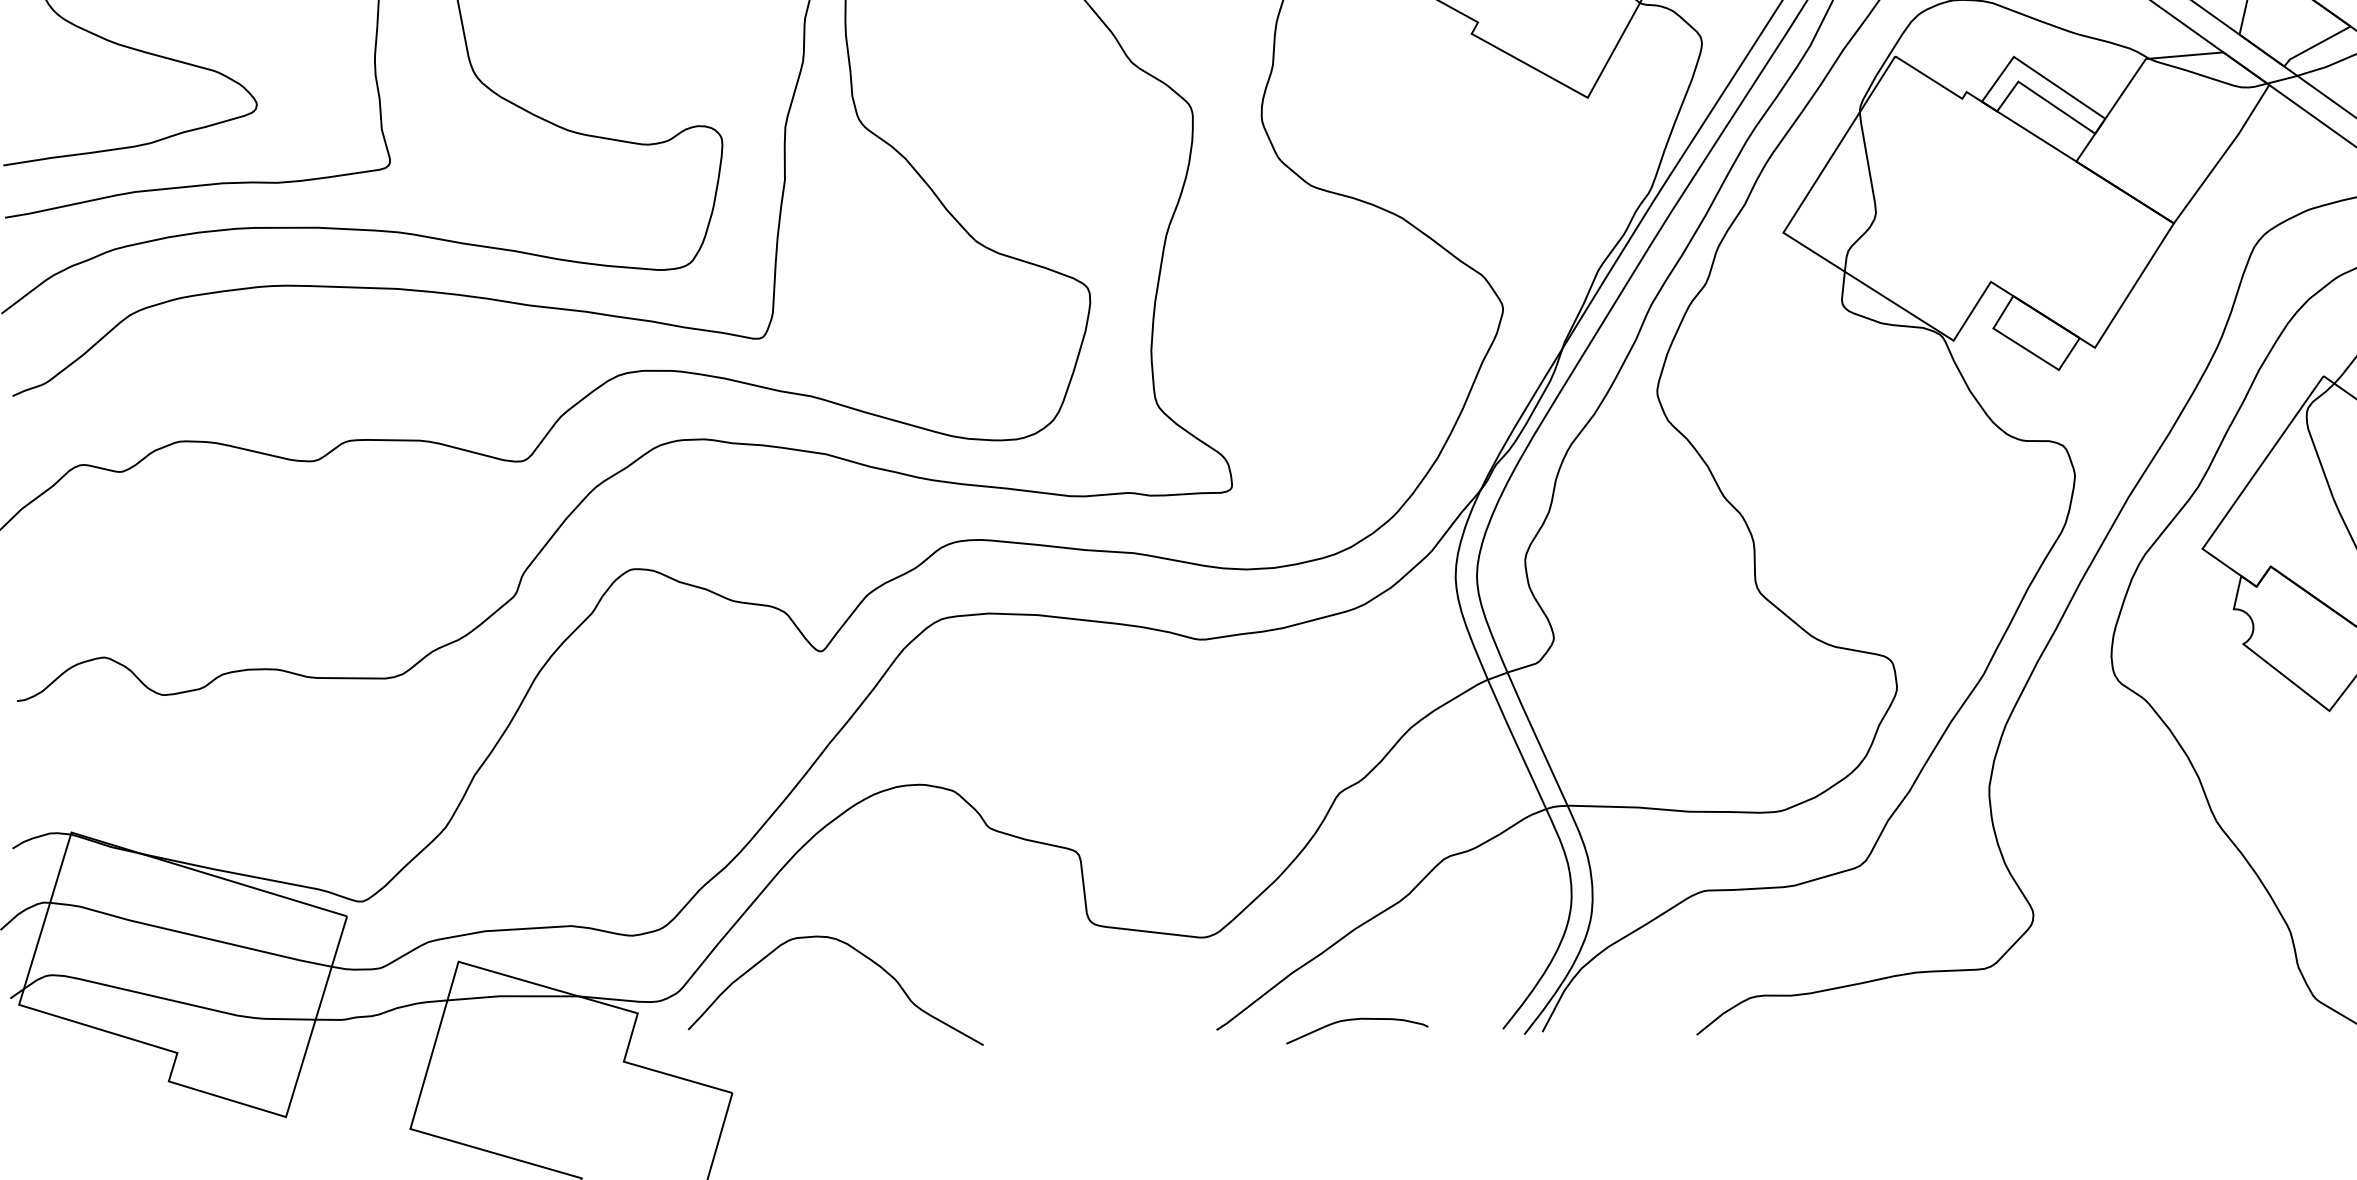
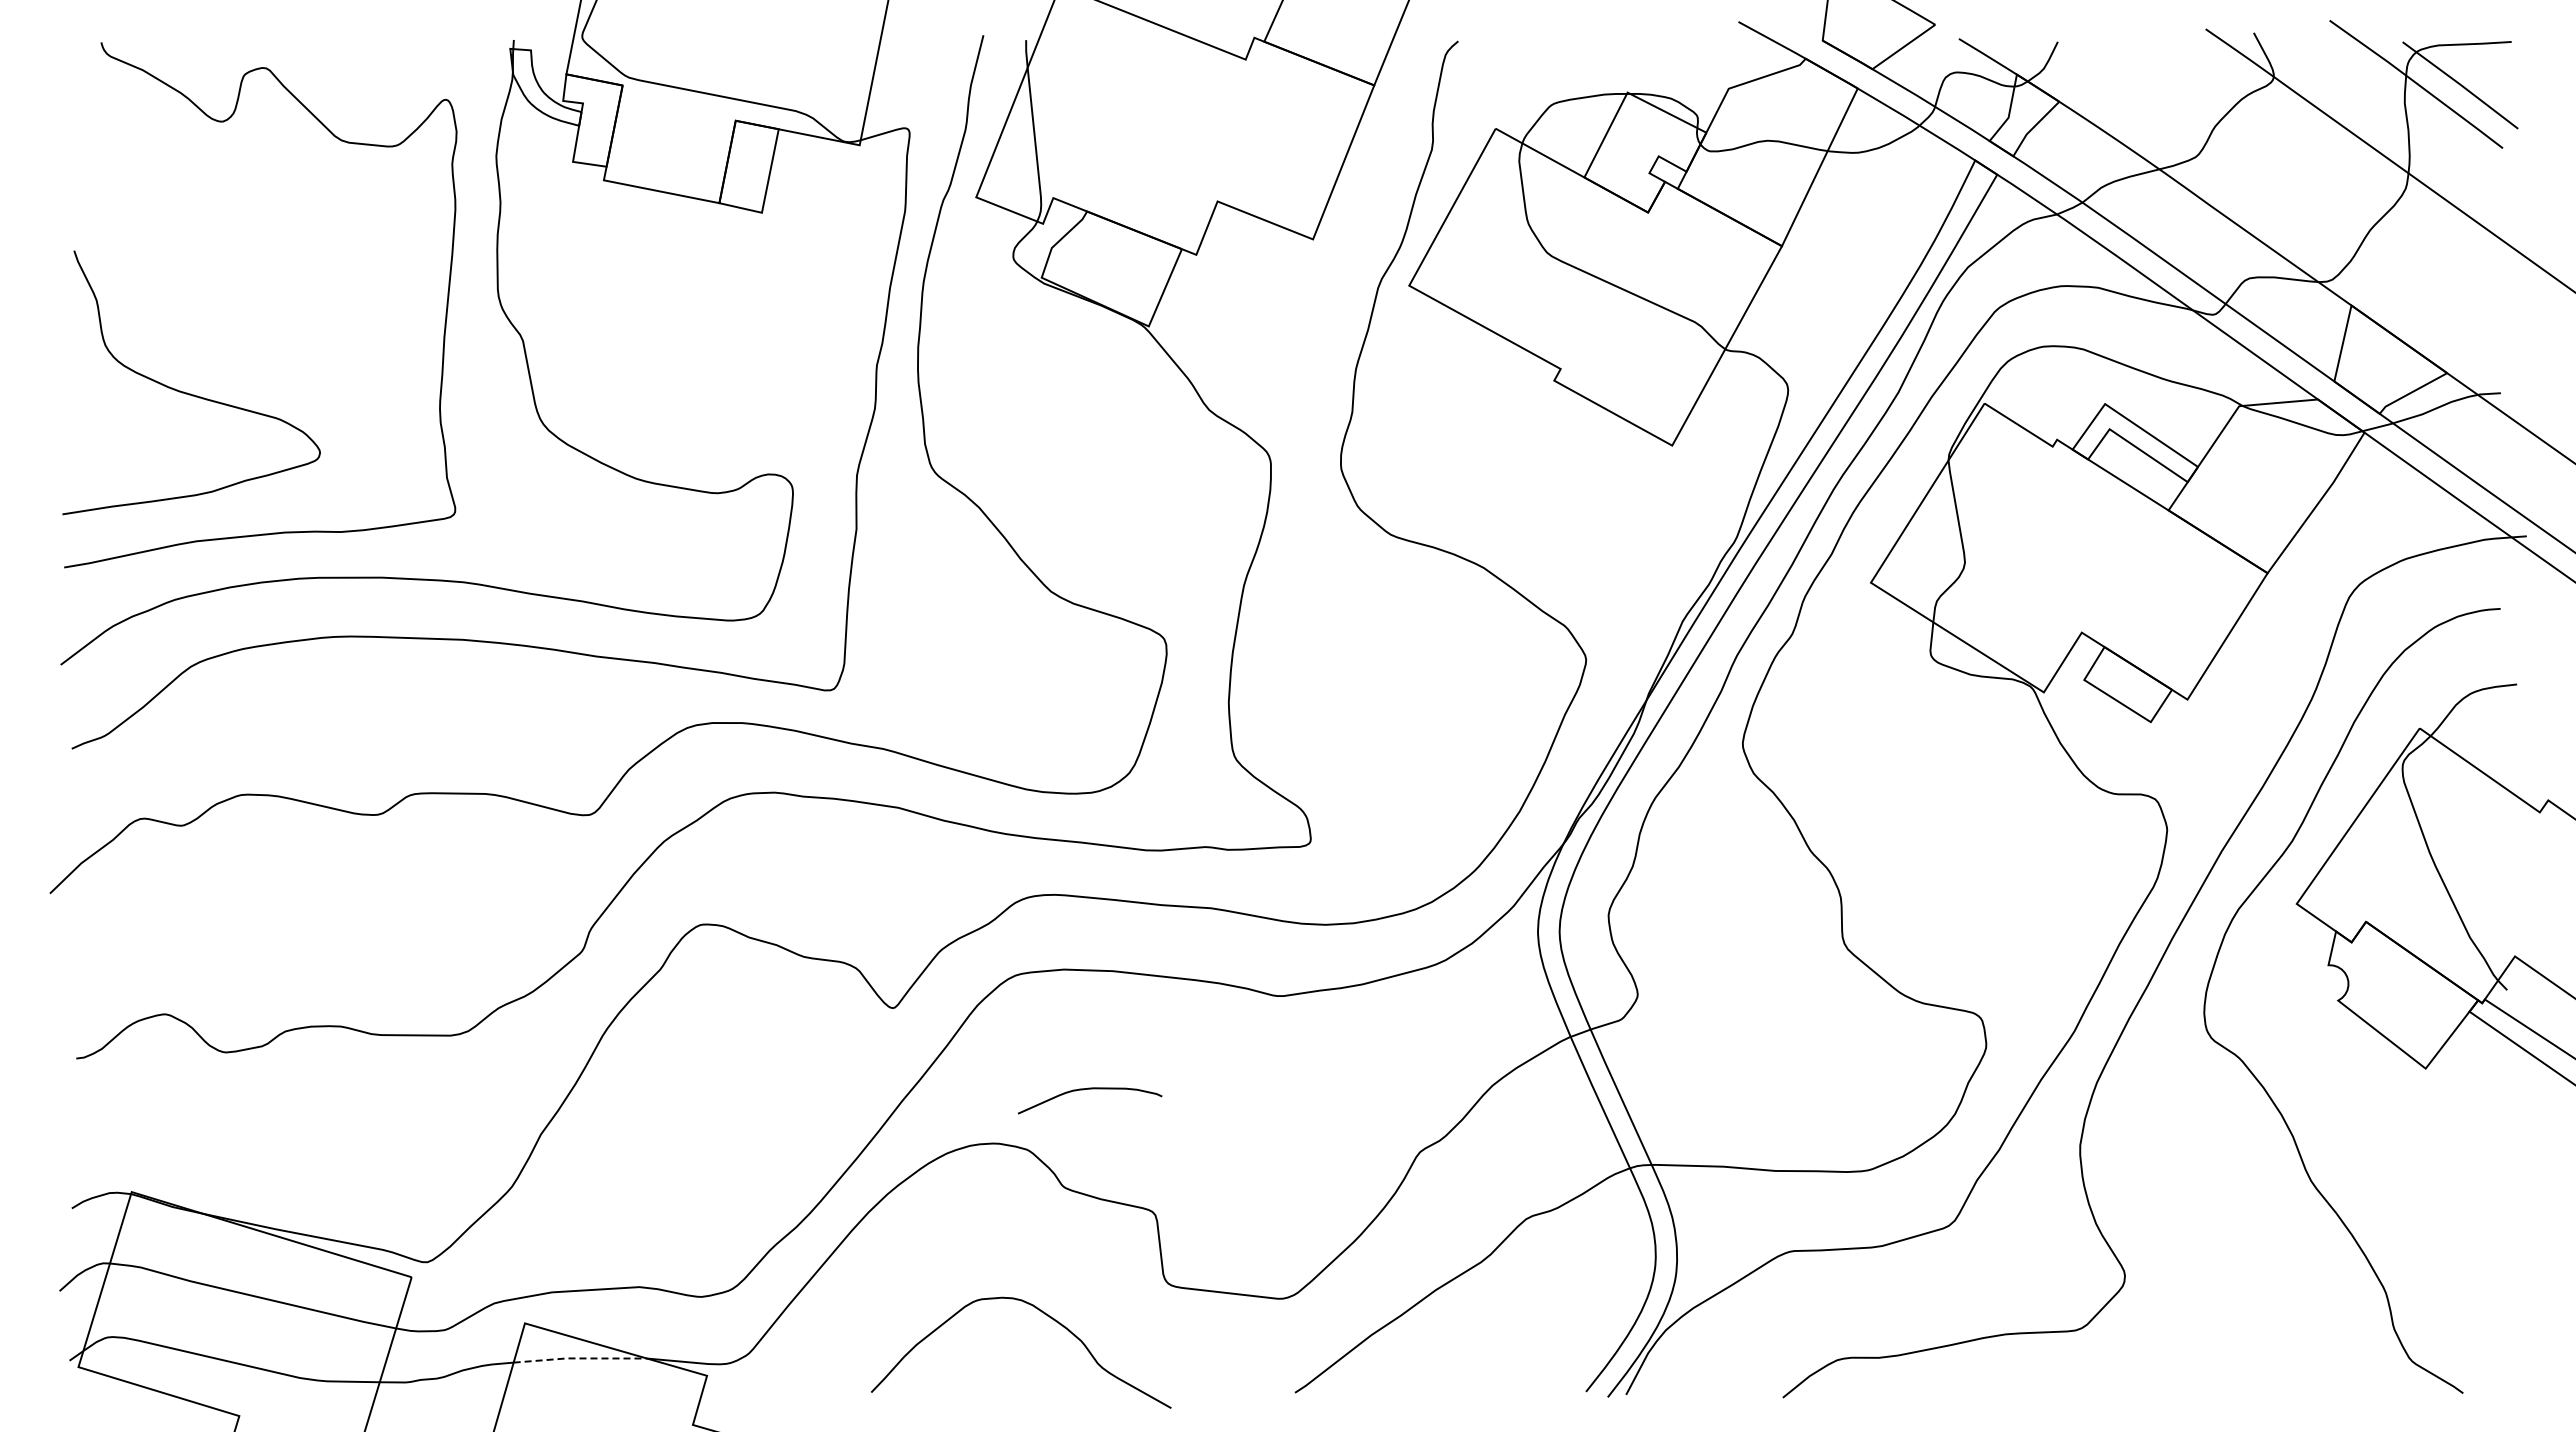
curve: (861, 954) -> (1047, 1316), moved
line: (512, 996) -> (579, 1358), solid -> dashed
curve: (1357, 1019) -> (1090, 1089), moved

